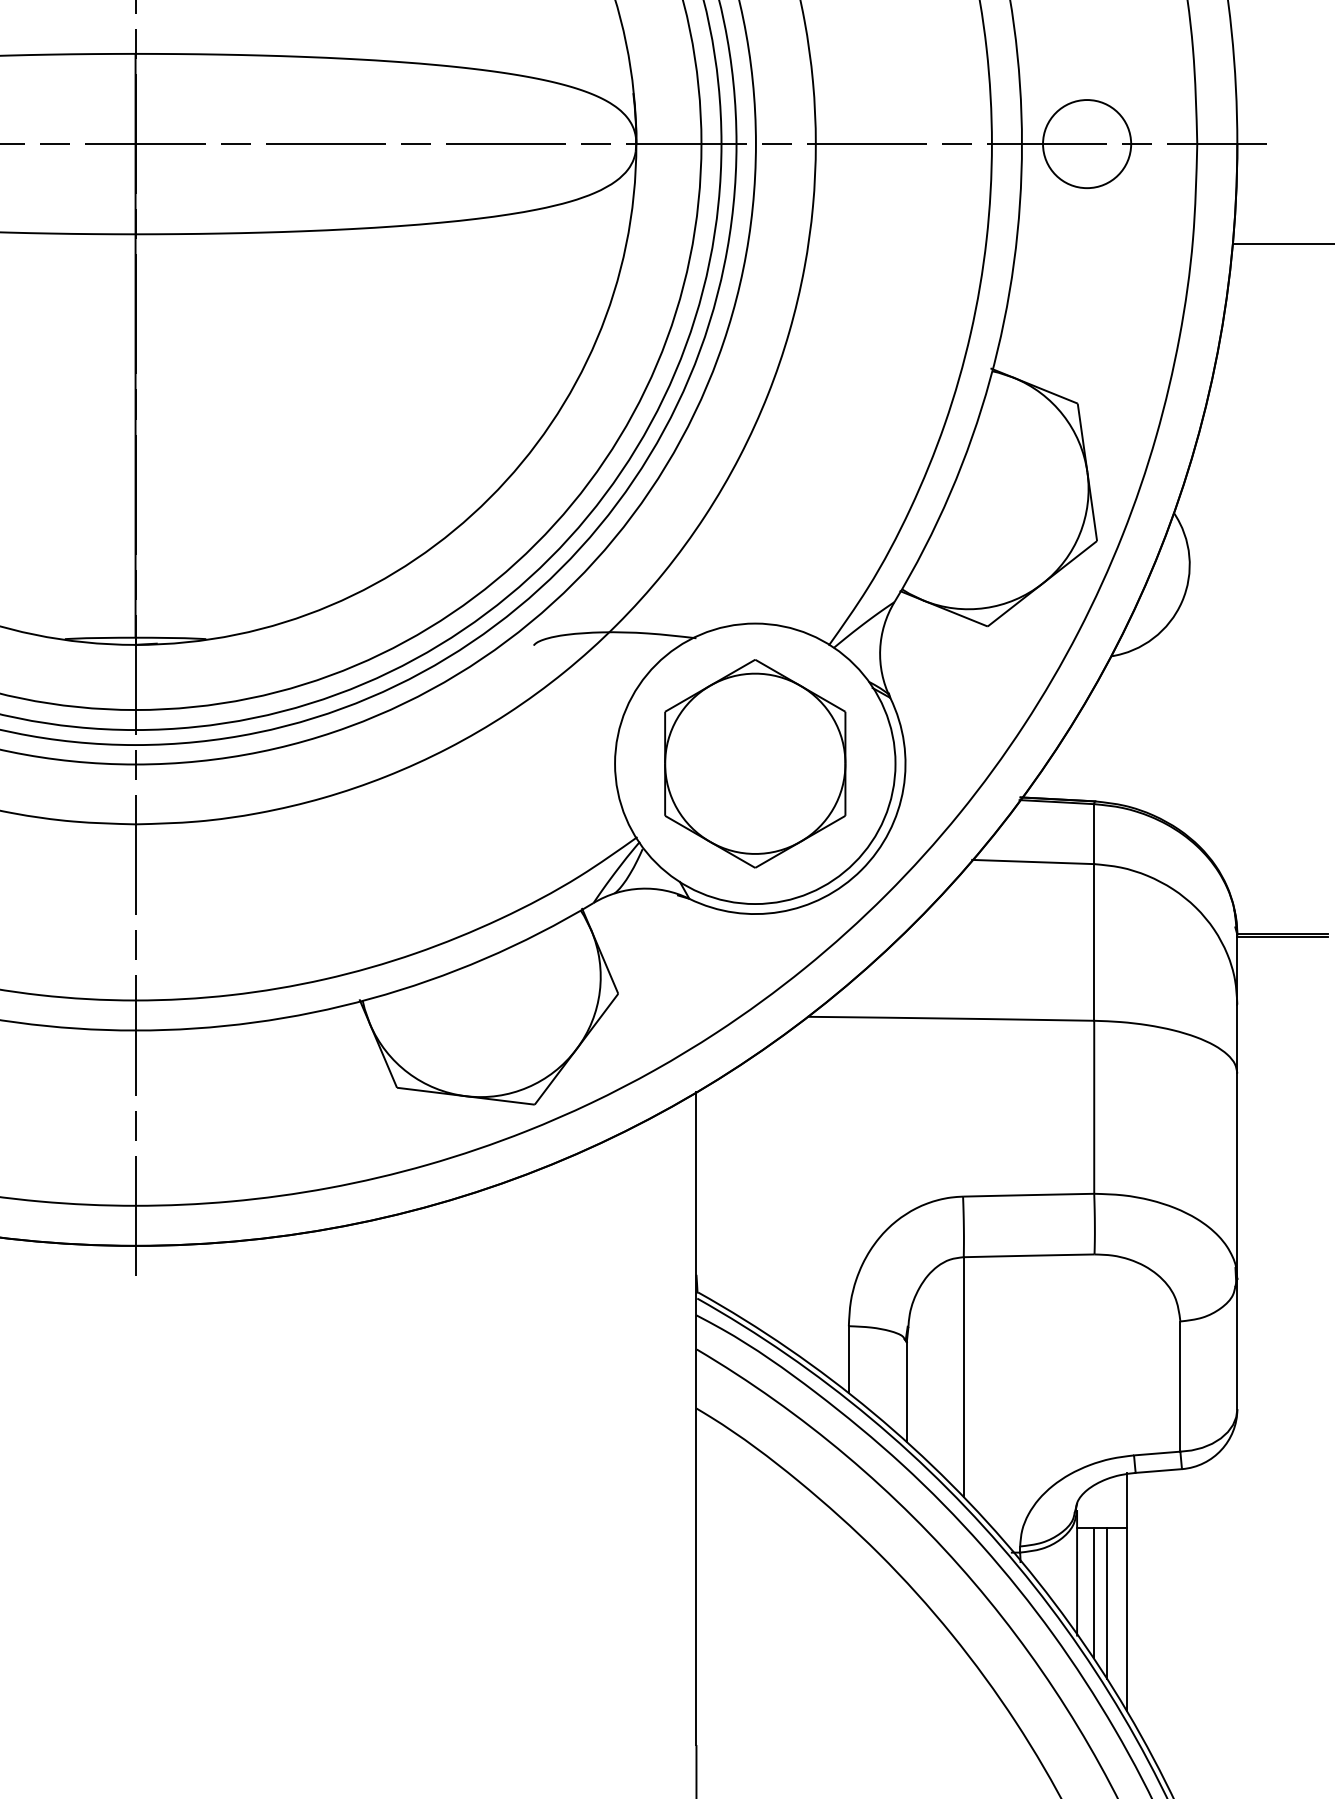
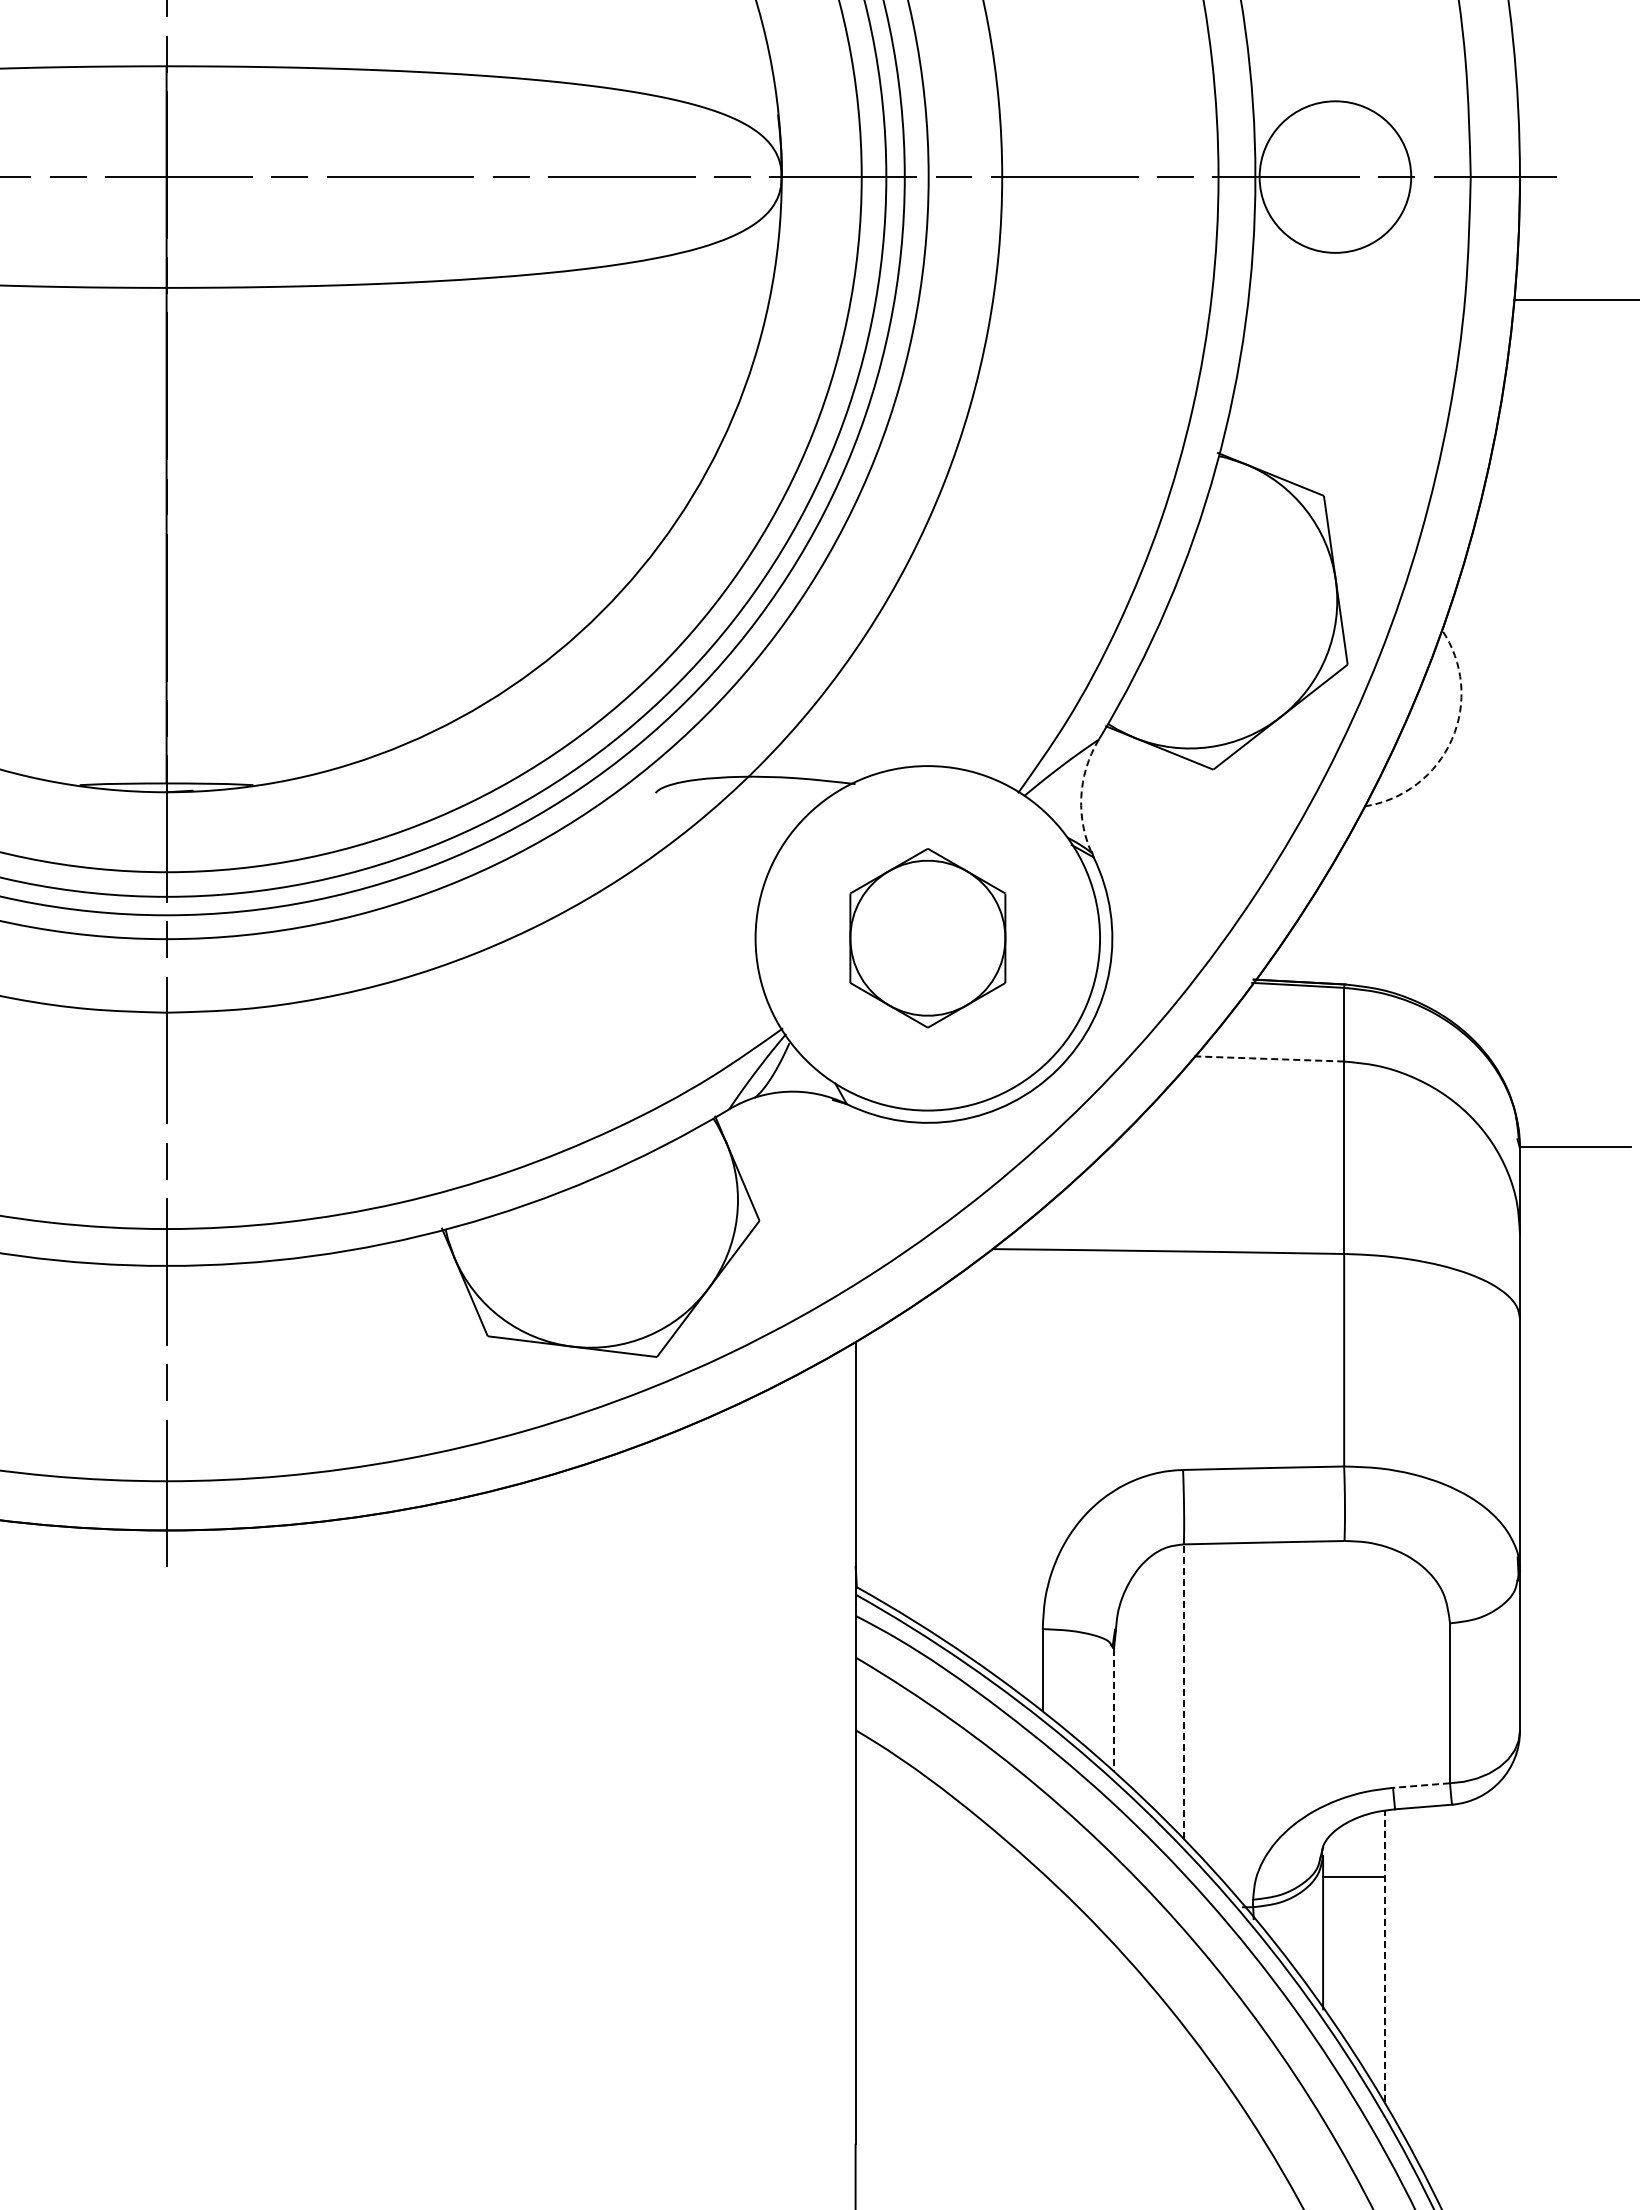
circle: (1087, 143) -> (1335, 176), size x1.4
arc: (1181, 601) -> (1451, 739), solid -> dashed
arc: (880, 649) -> (1081, 797), solid -> dashed
part: (755, 763) -> (927, 937), size x0.7
line: (1032, 861) -> (1268, 1058), solid -> dashed
line: (1281, 936) -> (1574, 1150), removed
line: (963, 1376) -> (1183, 1691), solid -> dashed
line: (906, 1392) -> (1113, 1710), solid -> dashed
line: (1157, 1453) -> (1421, 1785), solid -> dashed
line: (1127, 1591) -> (1384, 1955), solid -> dashed
line: (1093, 1592) -> (1343, 1956), removed
line: (1107, 1603) -> (1360, 1969), removed

